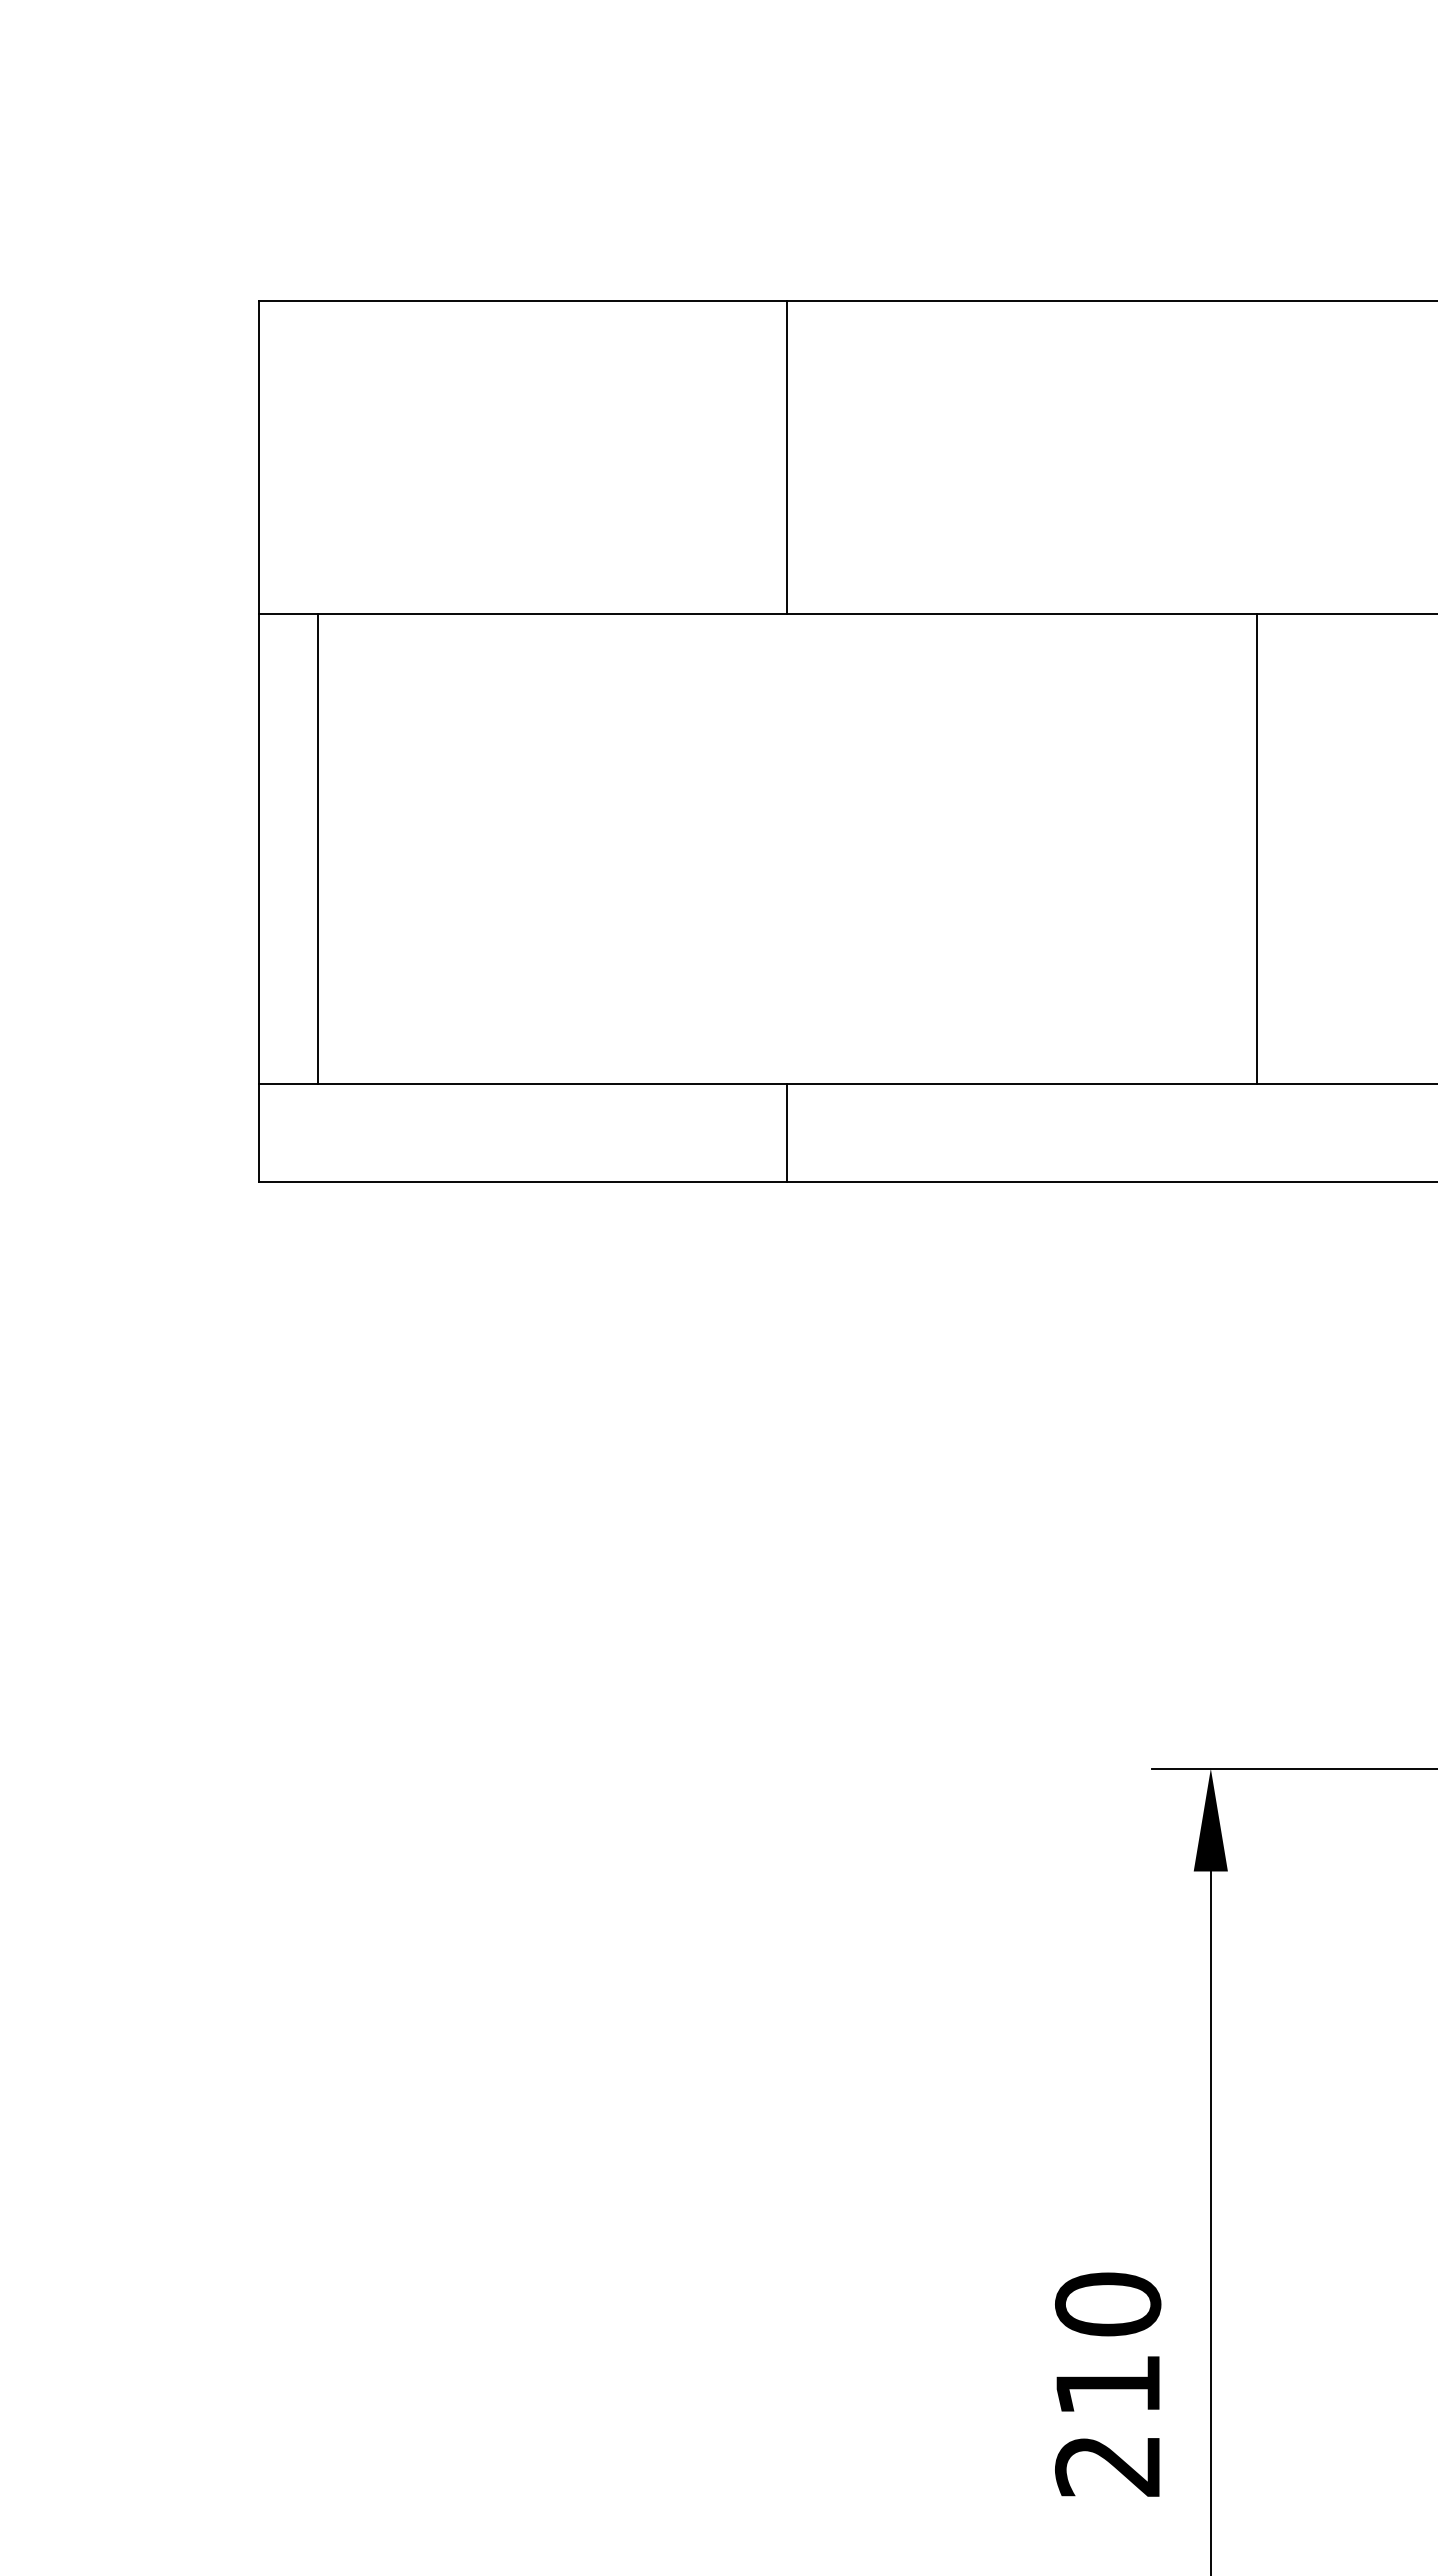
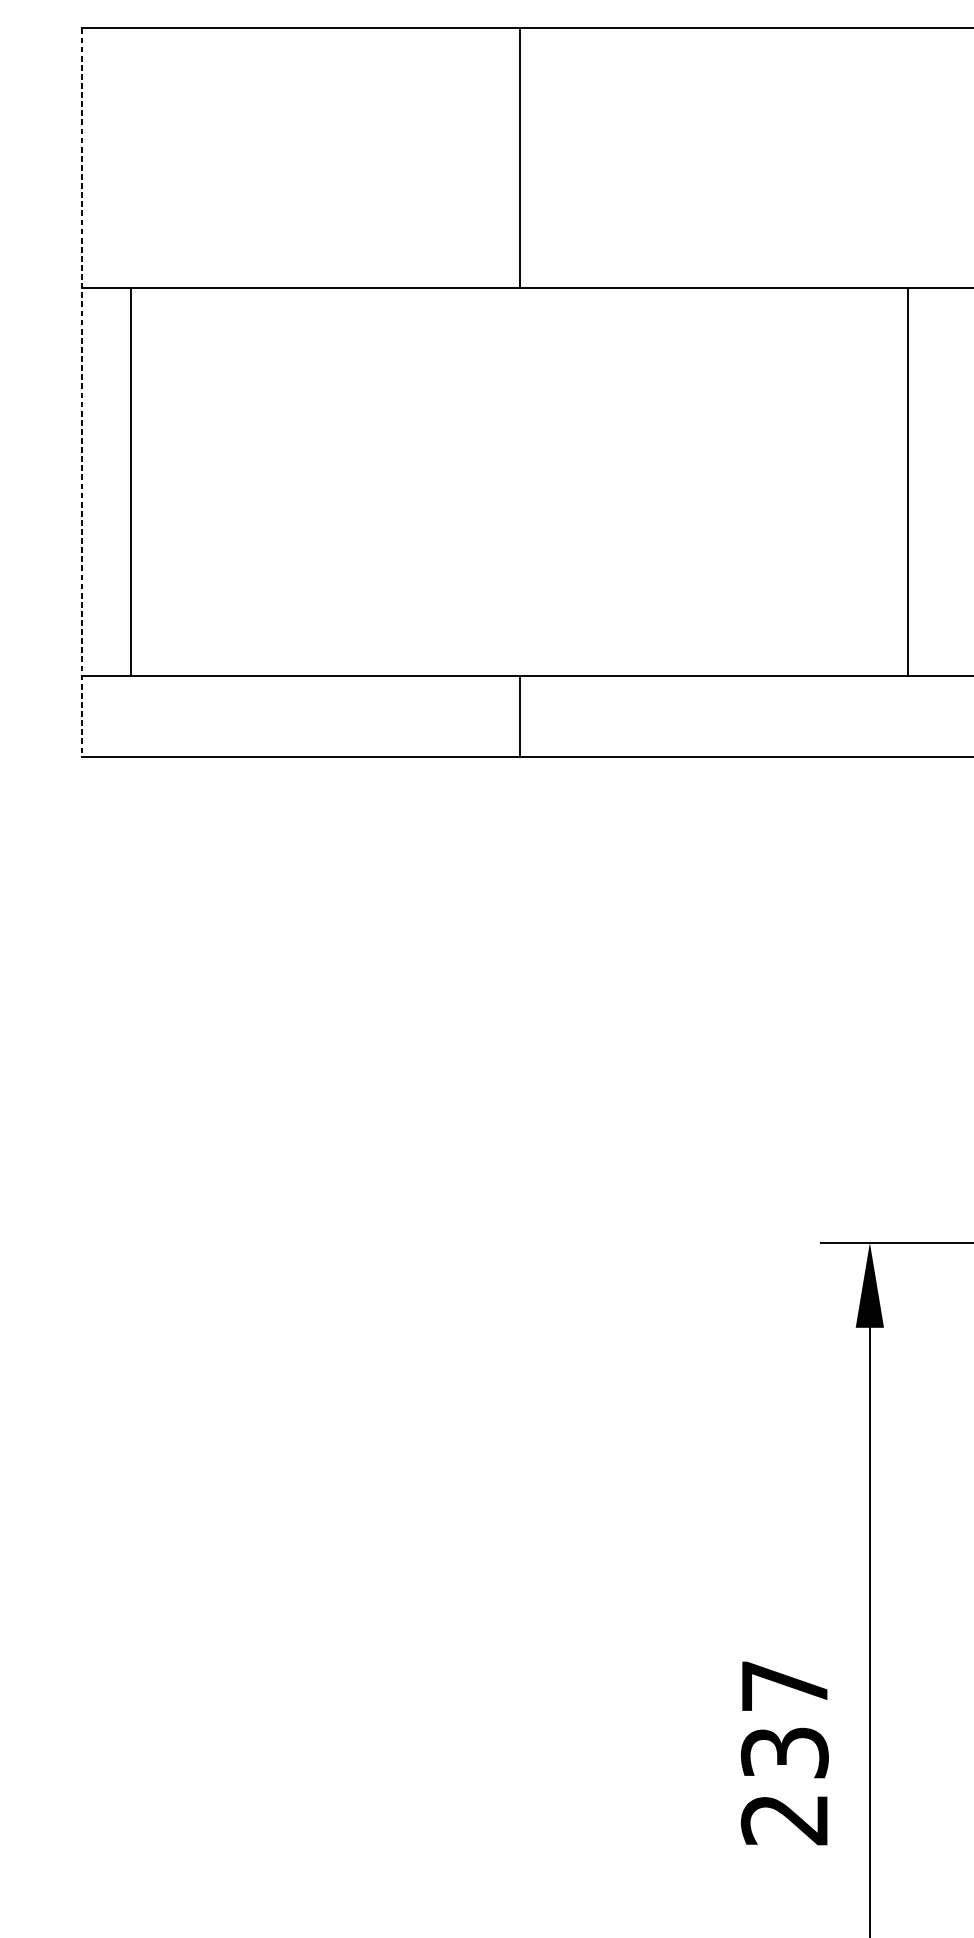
line: (259, 741) -> (82, 392), solid -> dashed
text: (1108, 2343) -> (785, 1718), 210 -> 237

